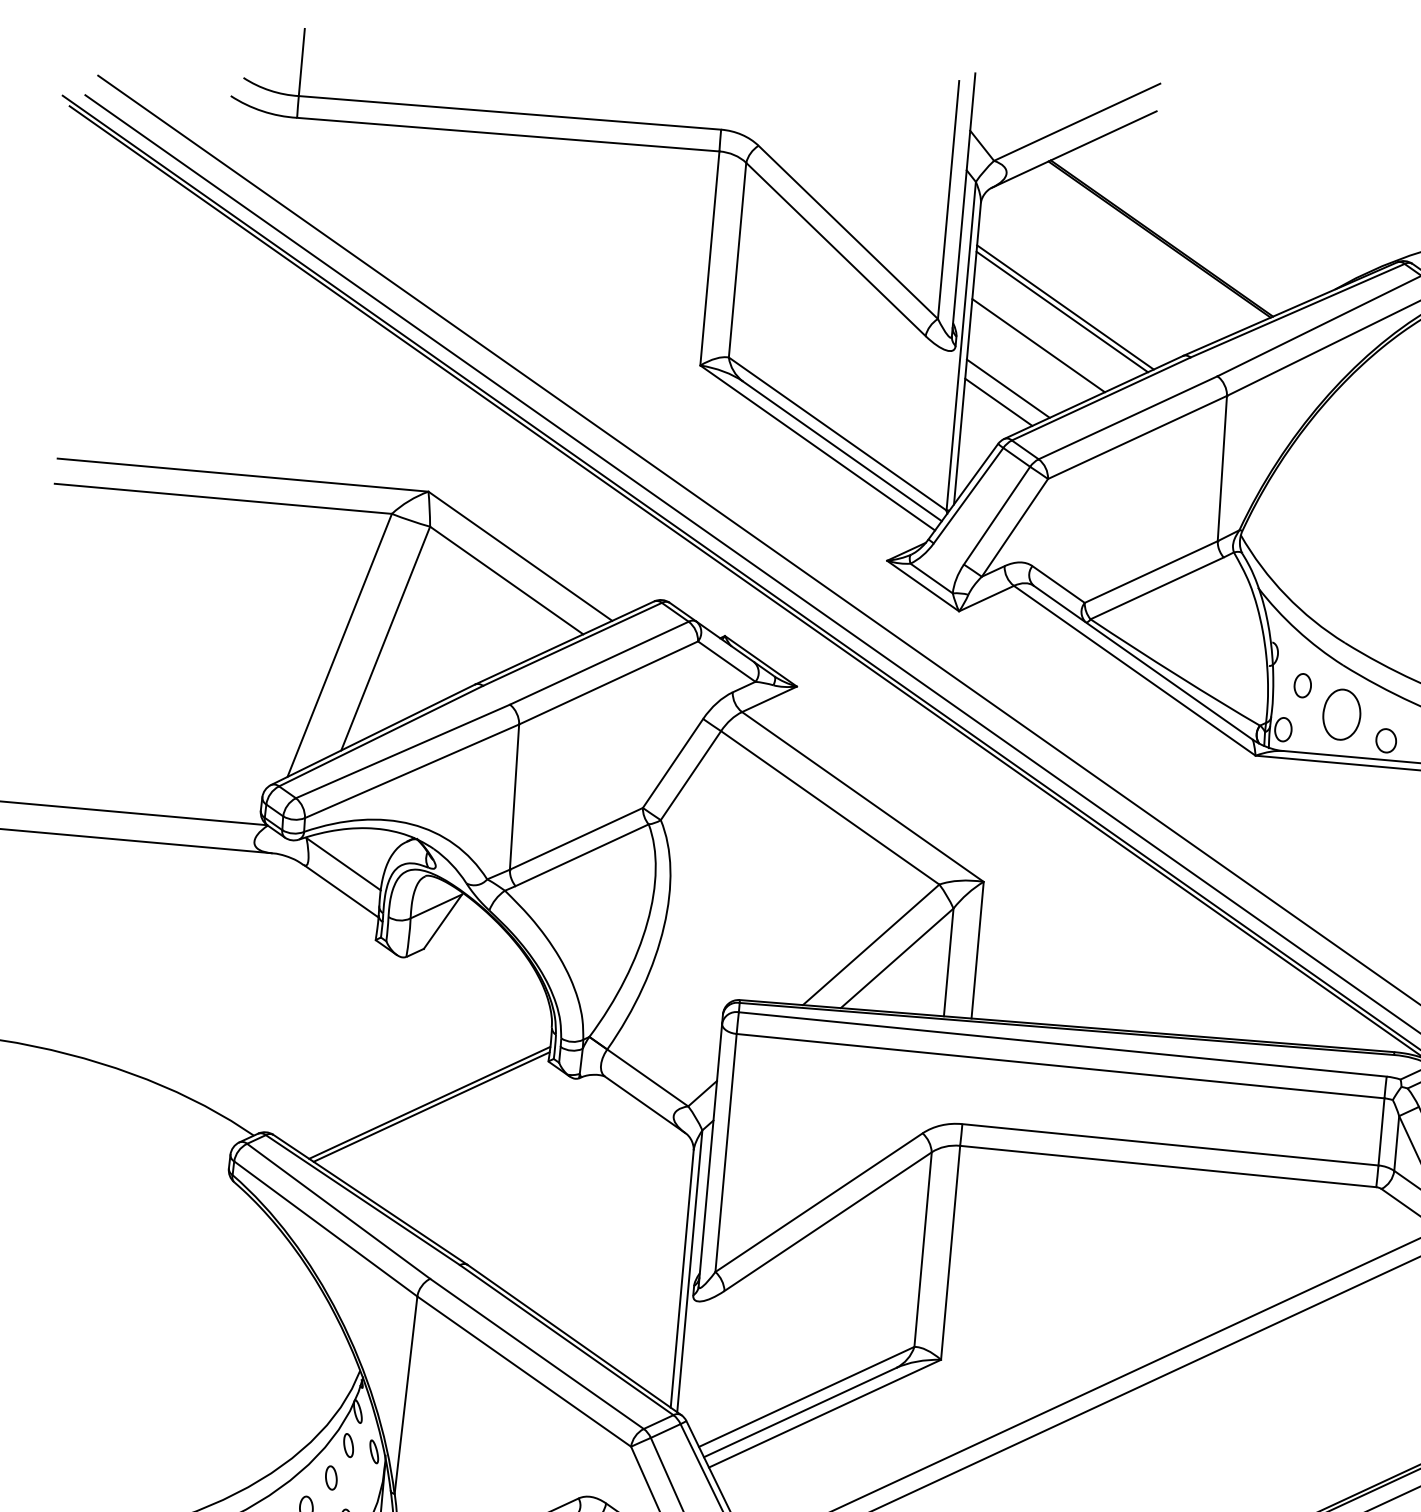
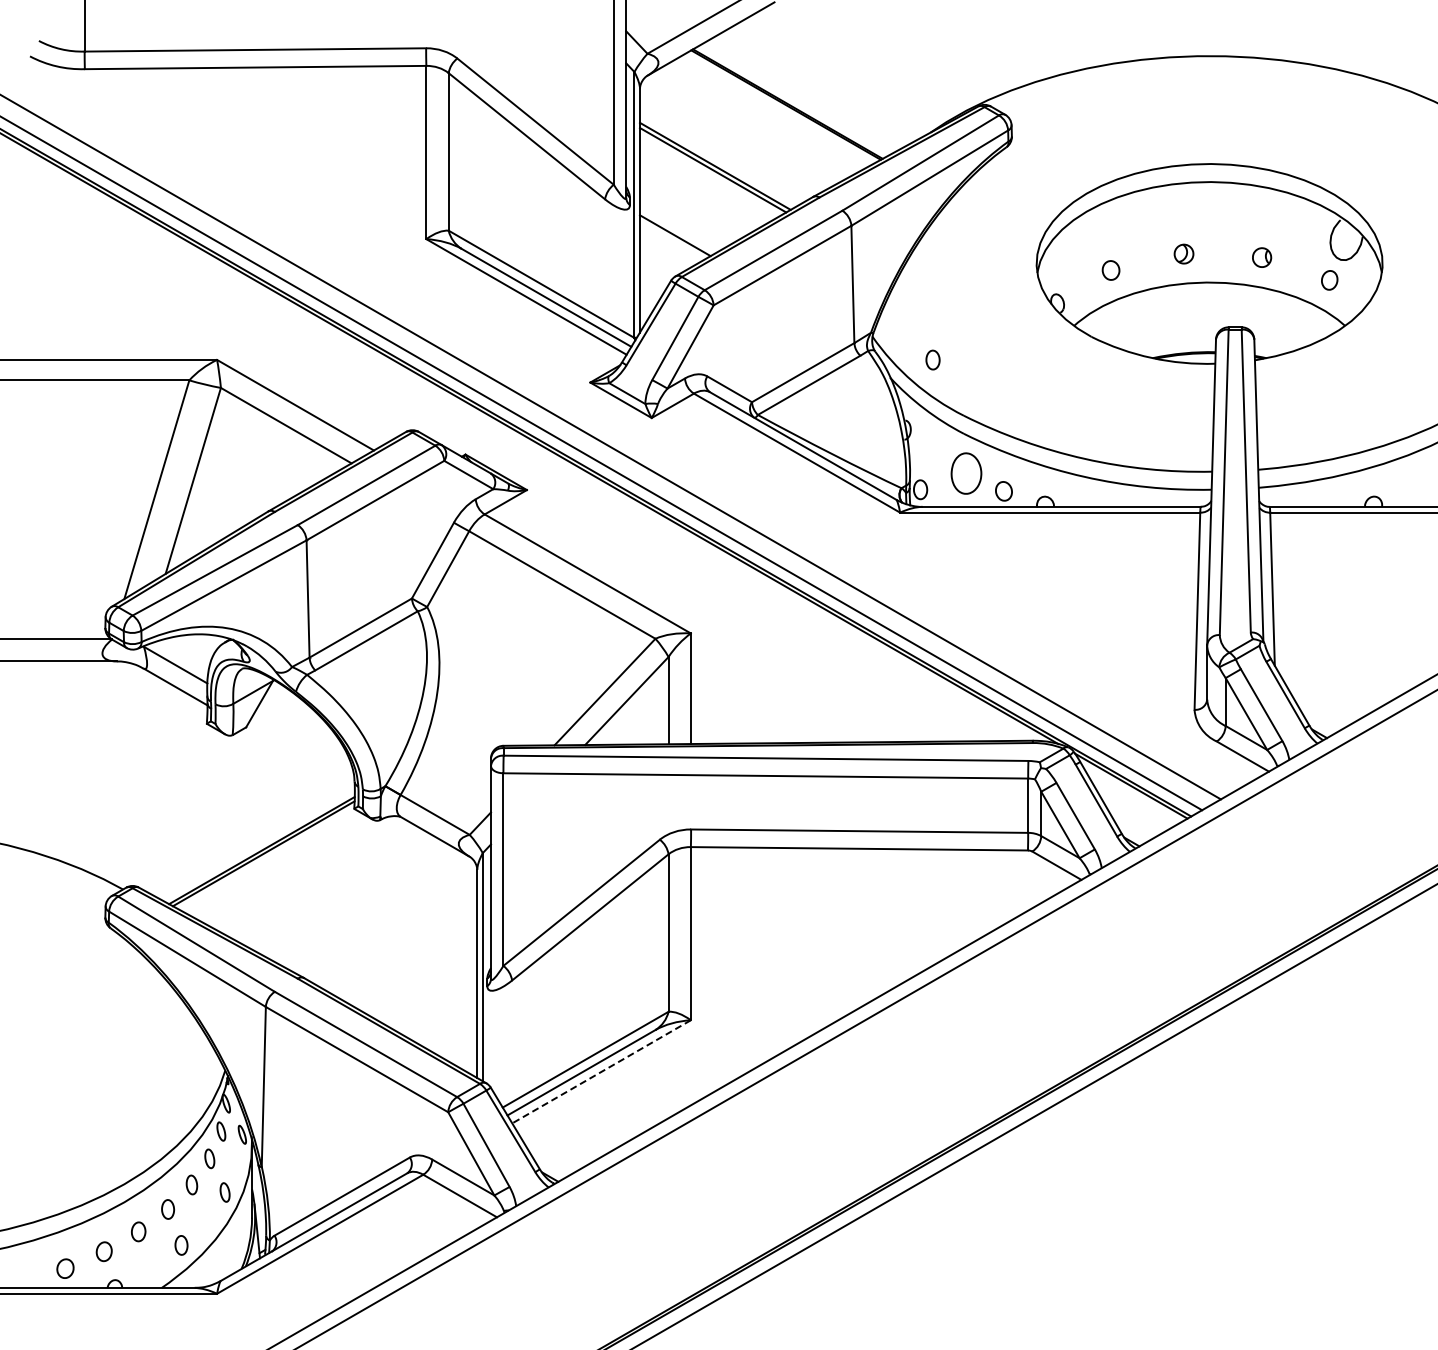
line: (1038, 345) -> (696, 198), removed
line: (998, 401) -> (668, 246), removed
part: (1302, 684) -> (932, 359), moved
line: (824, 1414) -> (601, 1072), solid -> dashed

